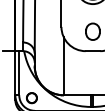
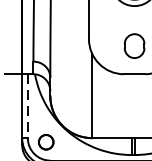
line: (19, 73) -> (28, 106), solid -> dashed

